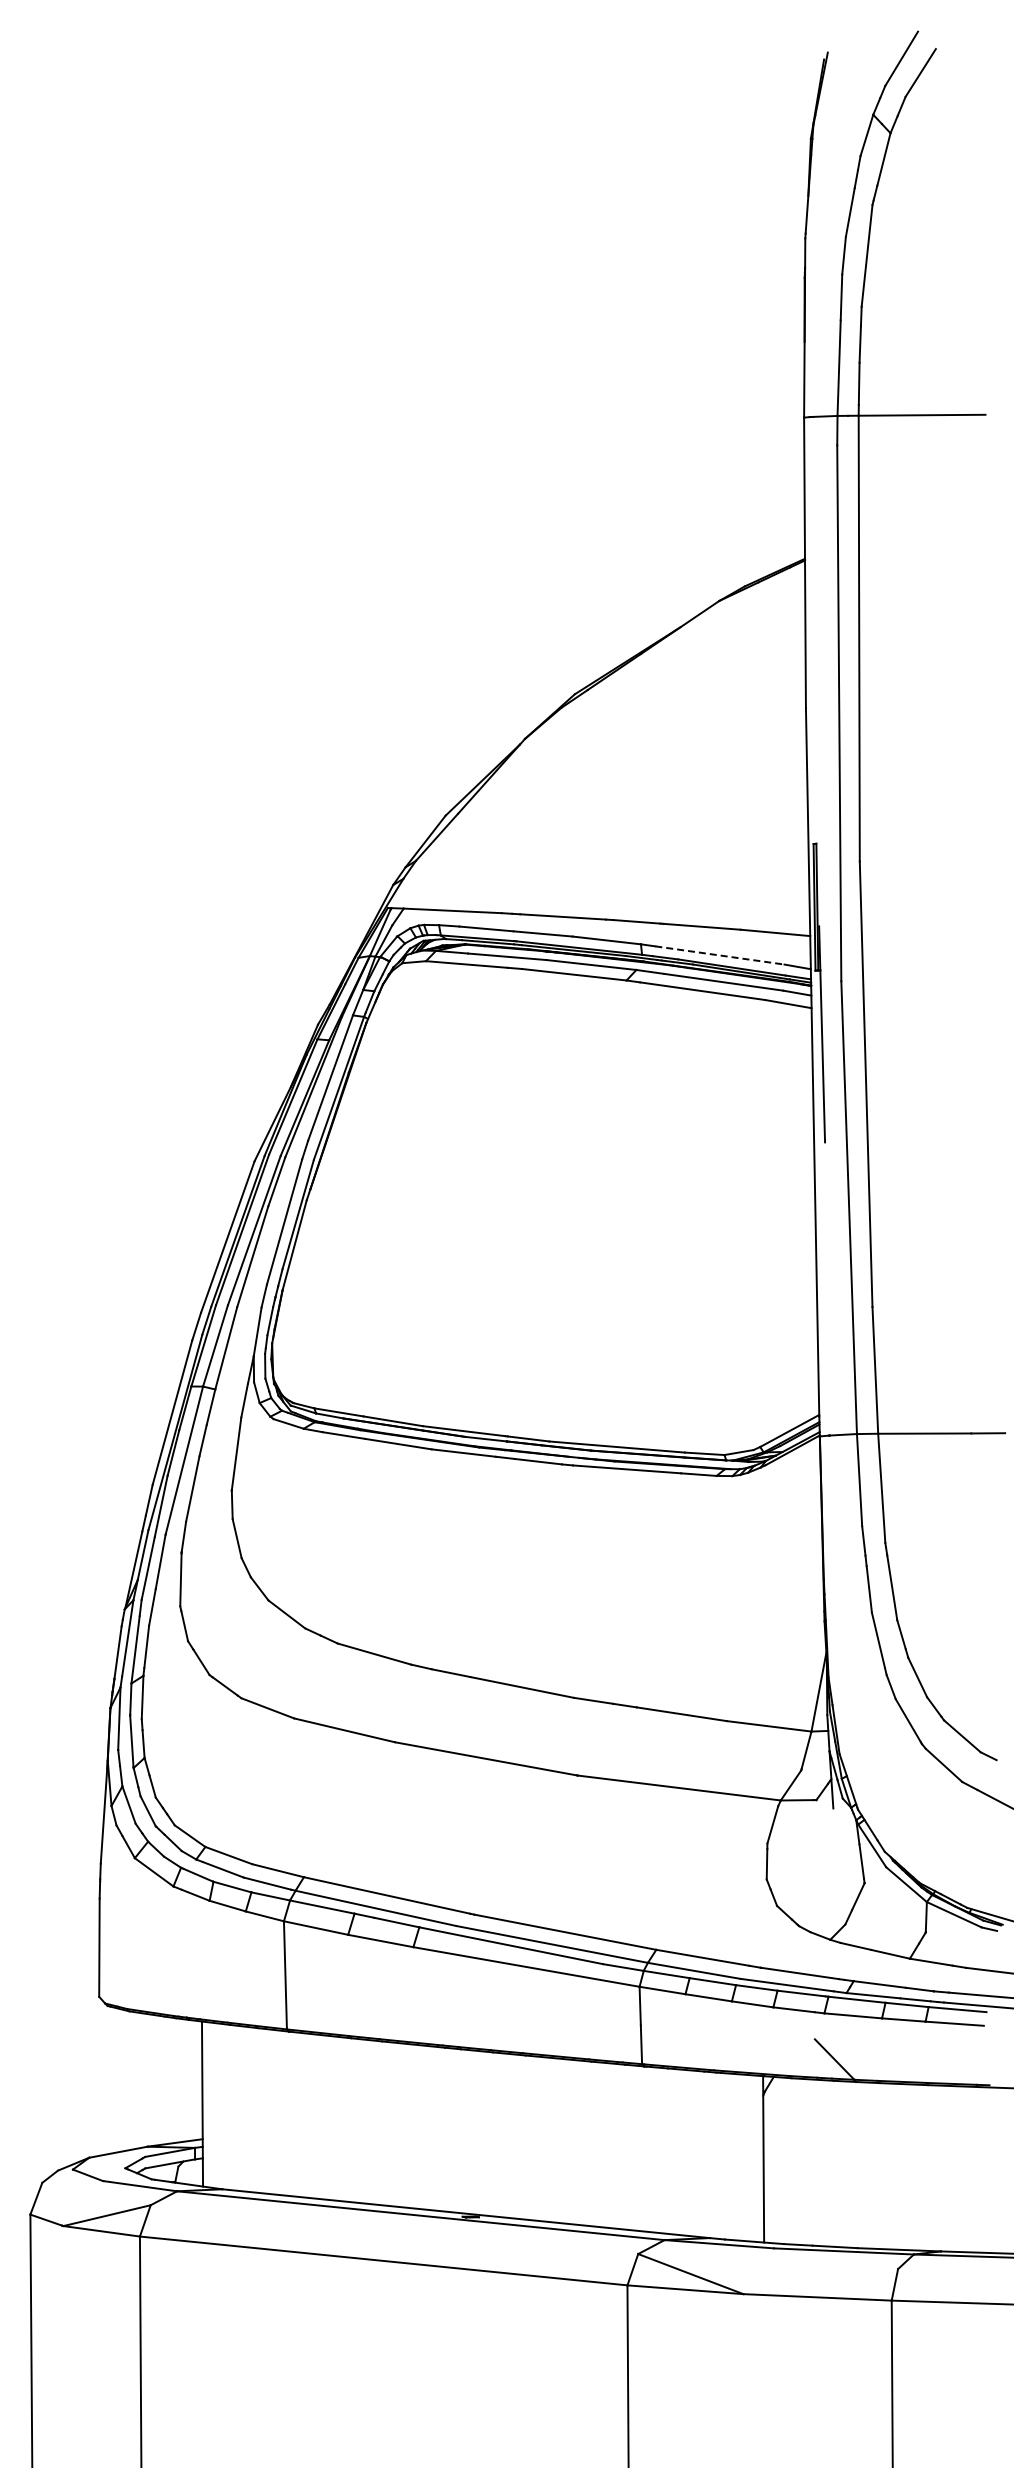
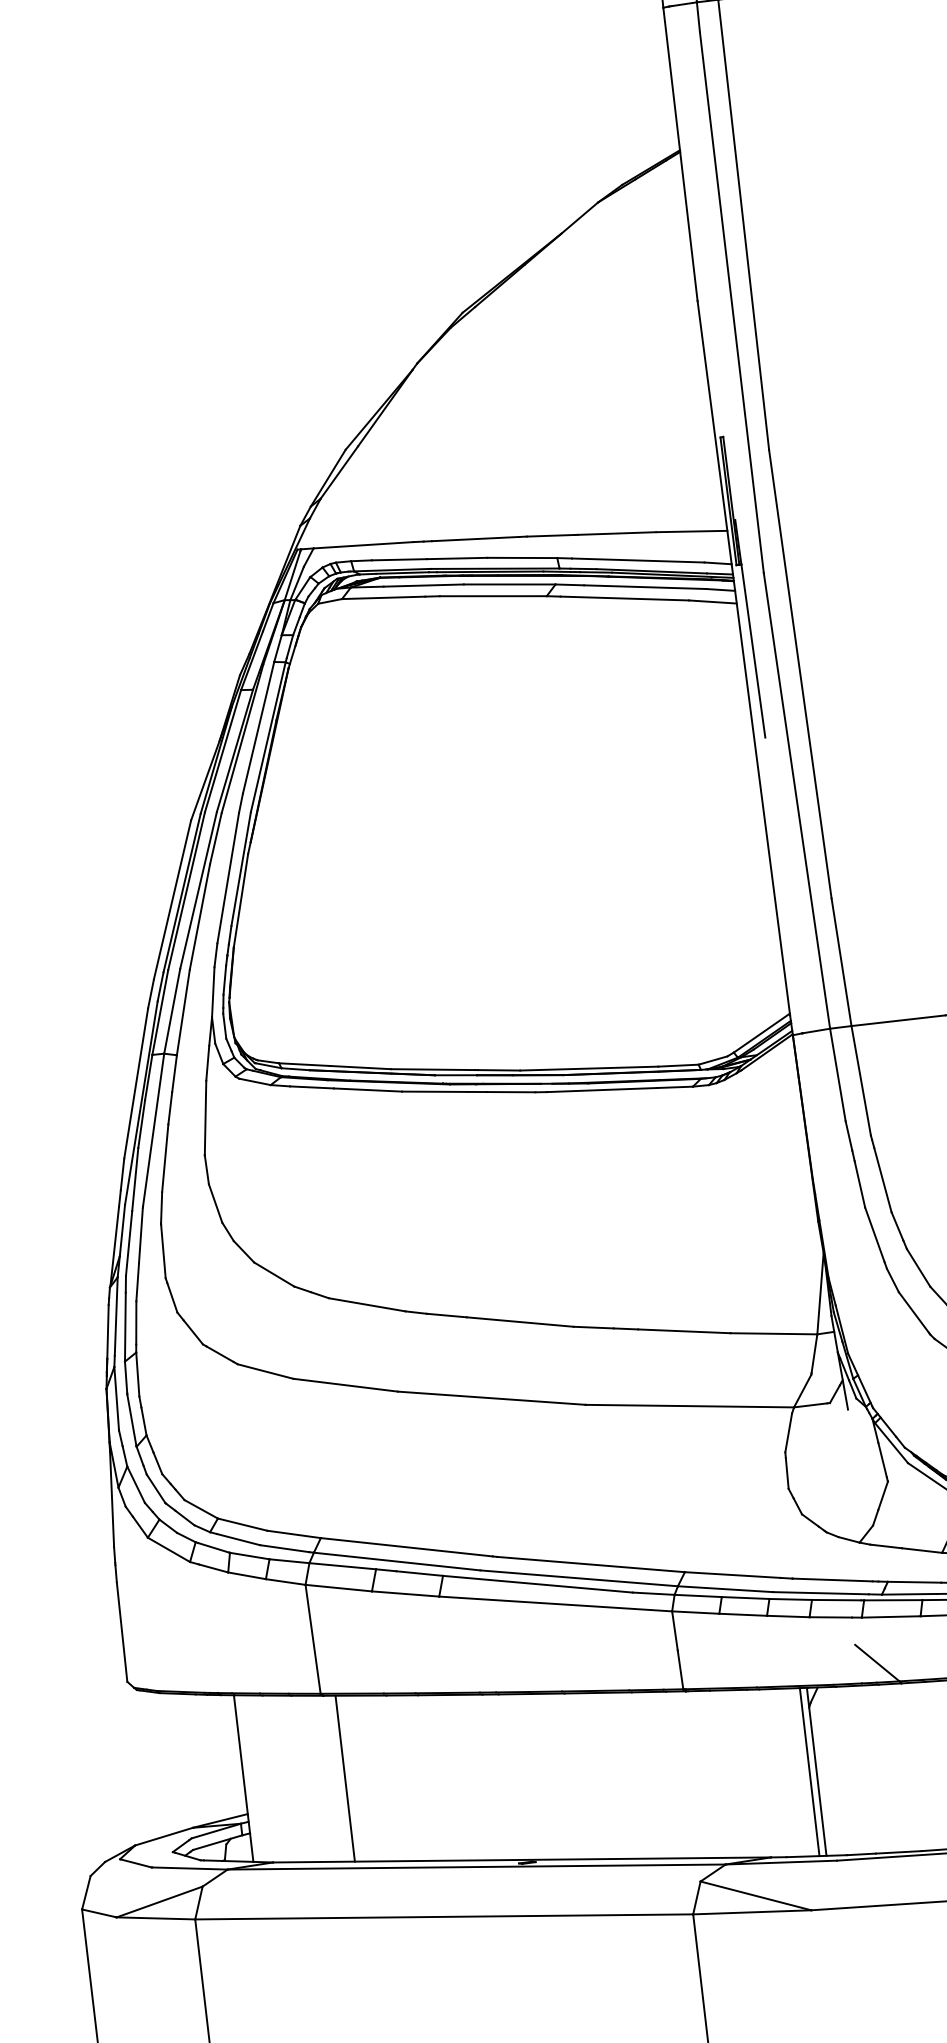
line: (720, 955) -> (638, 560), dashed -> solid
line: (301, 2114) -> (344, 1778), added
line: (756, 2158) -> (809, 1771), added

